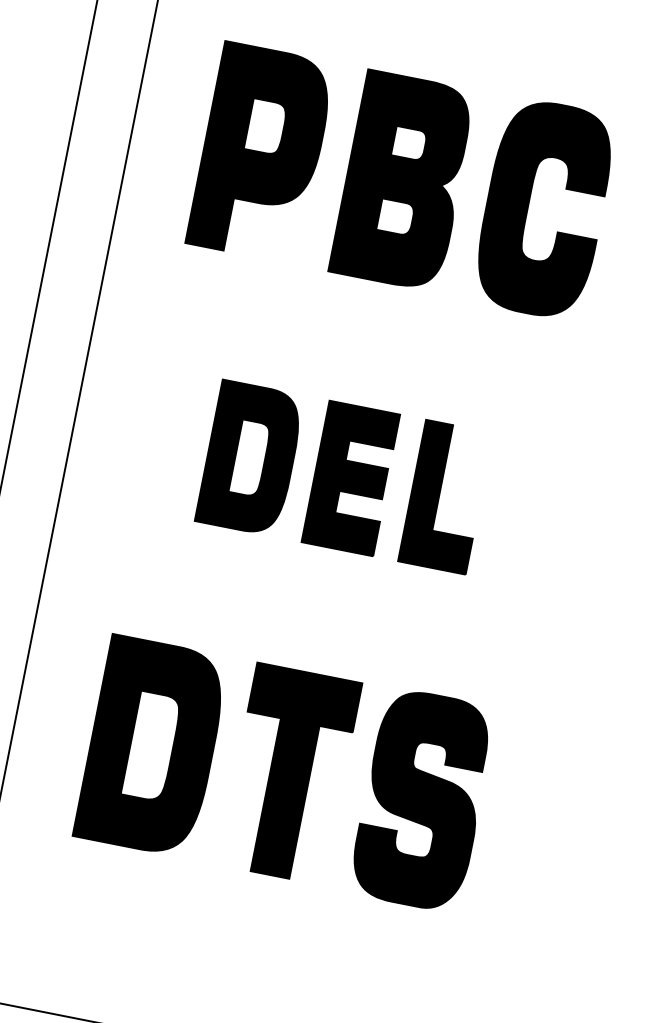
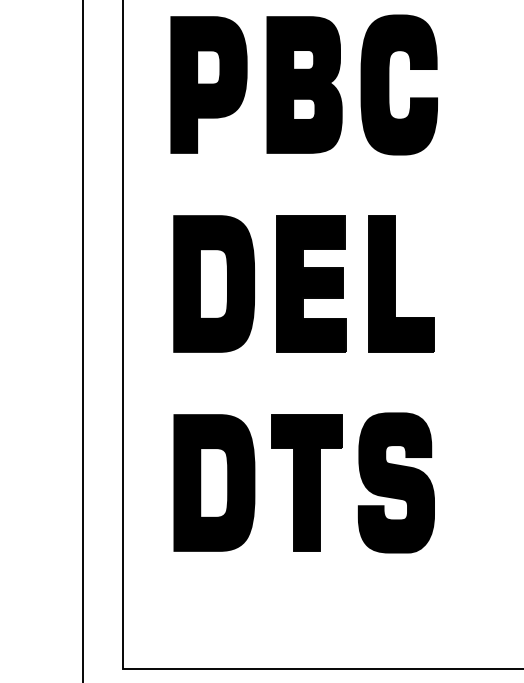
part: (343, 476) -> (303, 283), size x1.43

